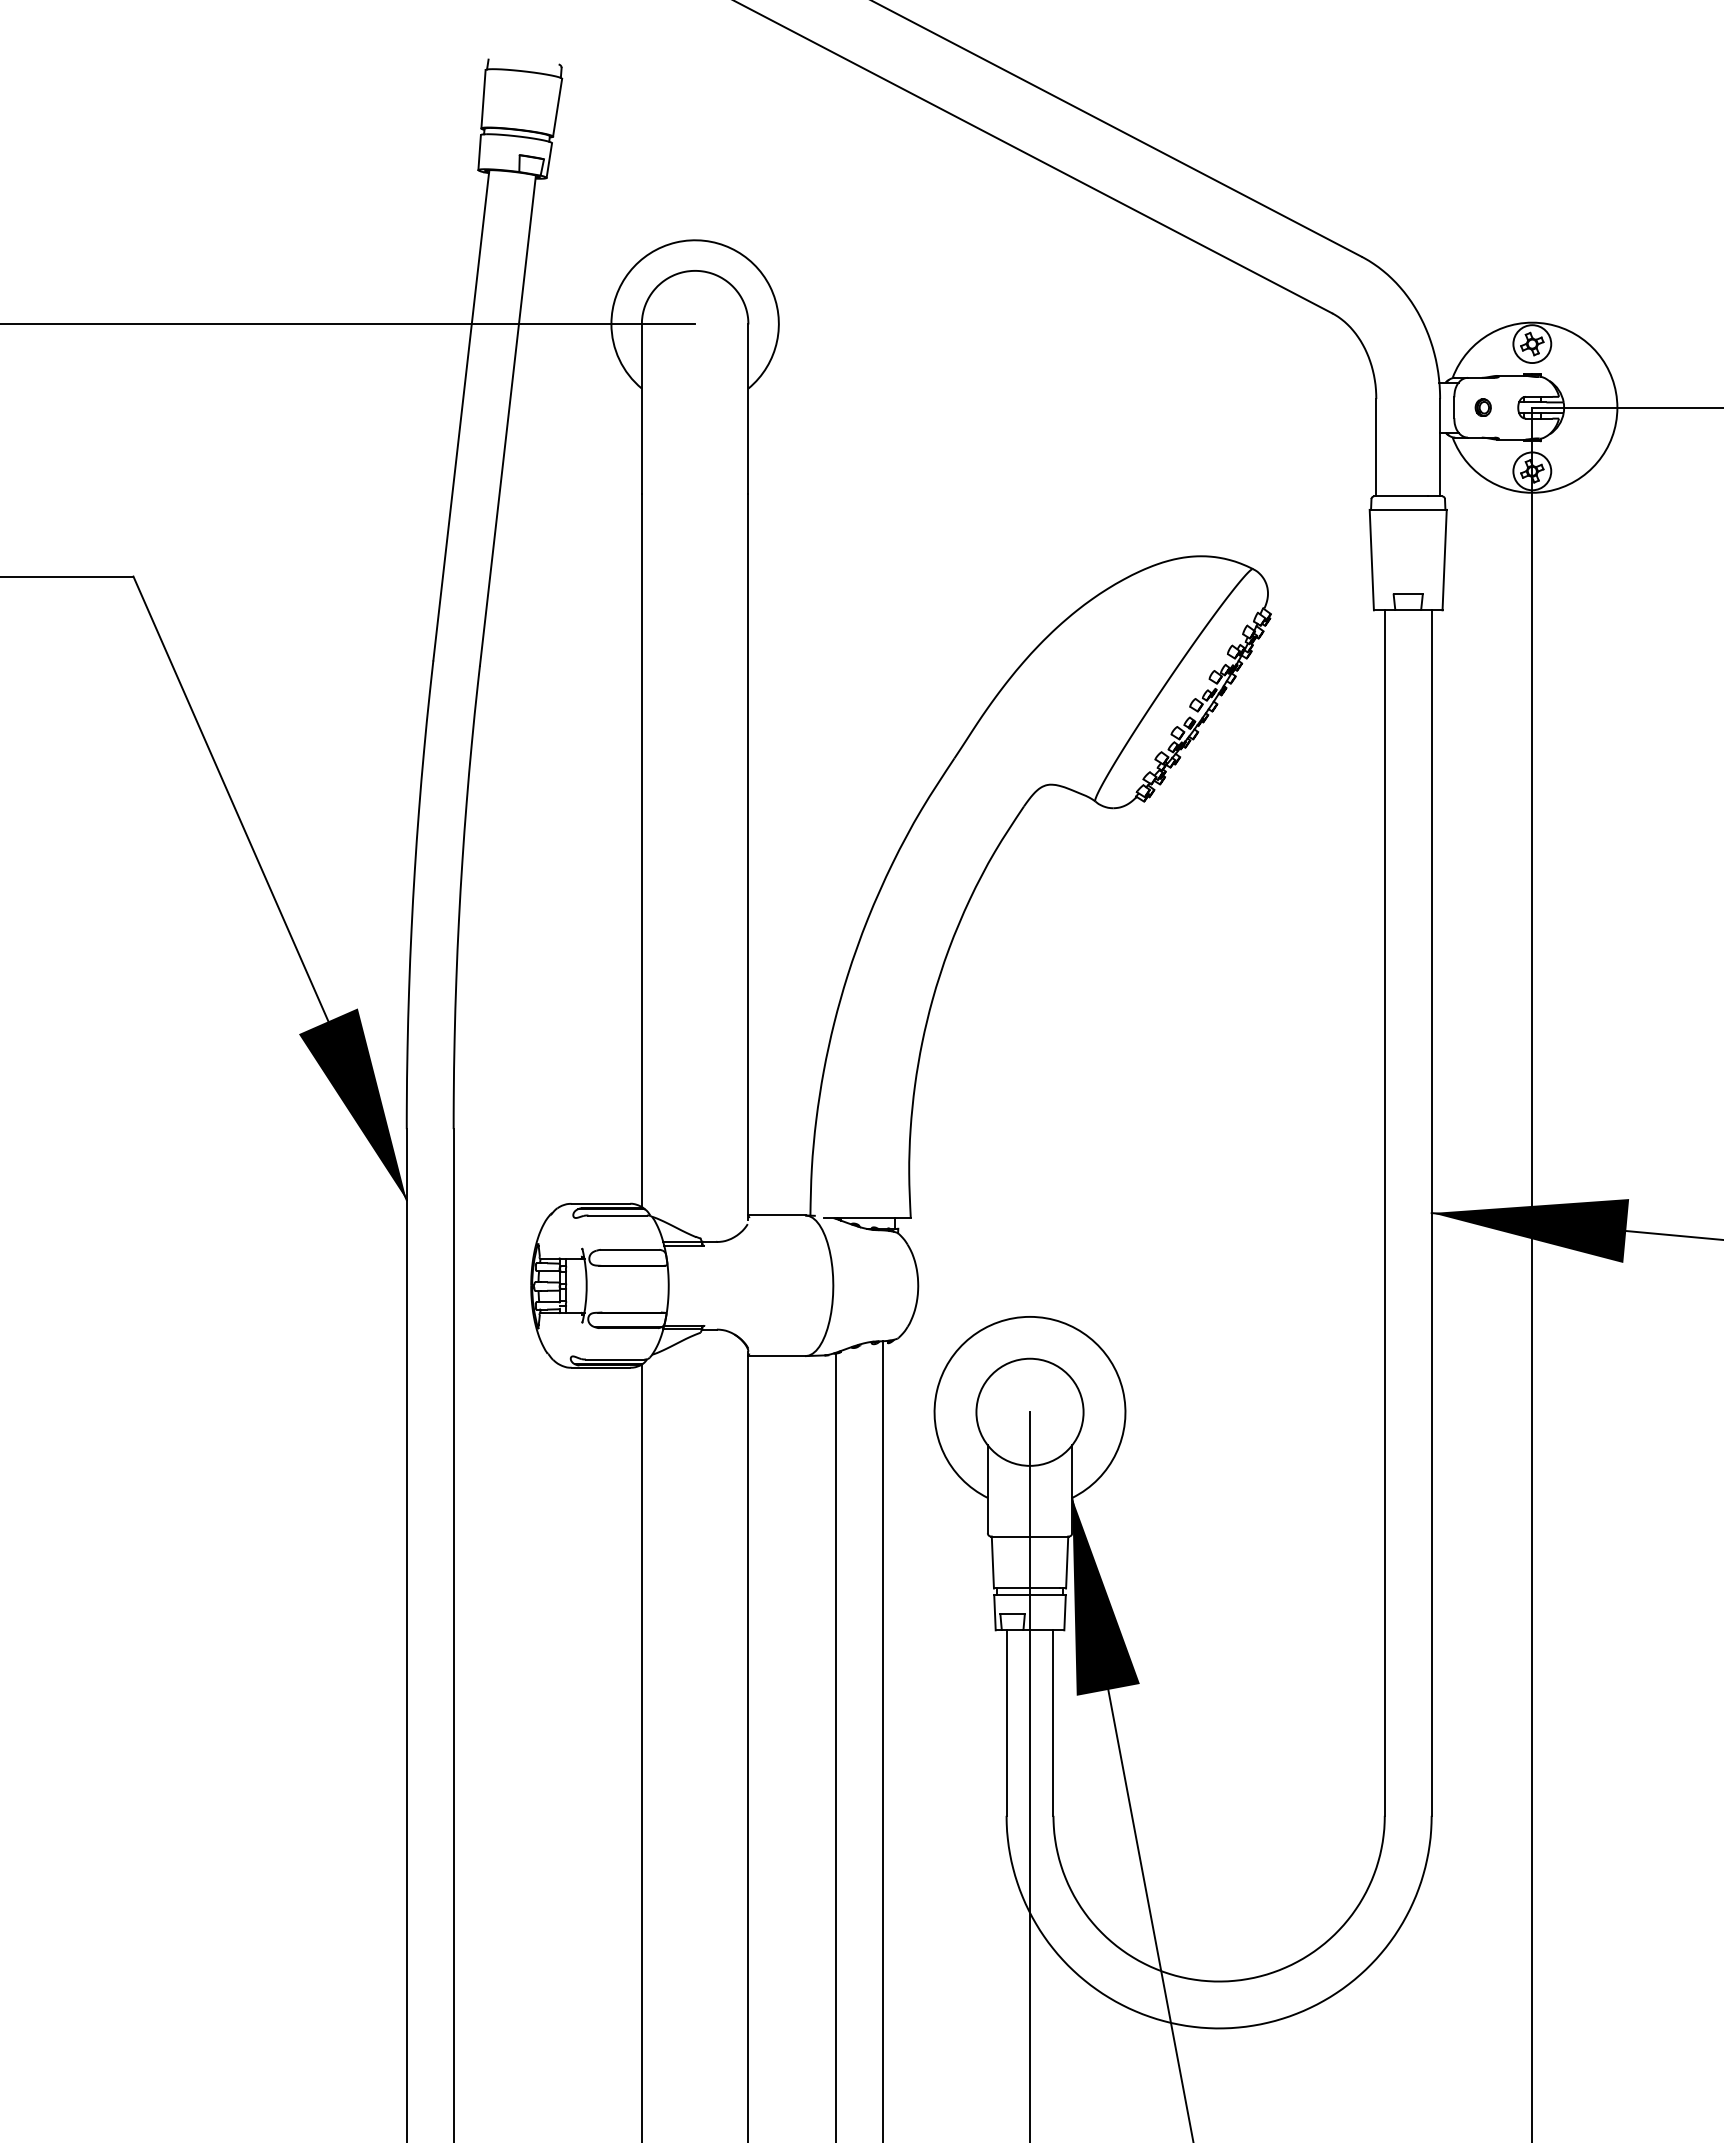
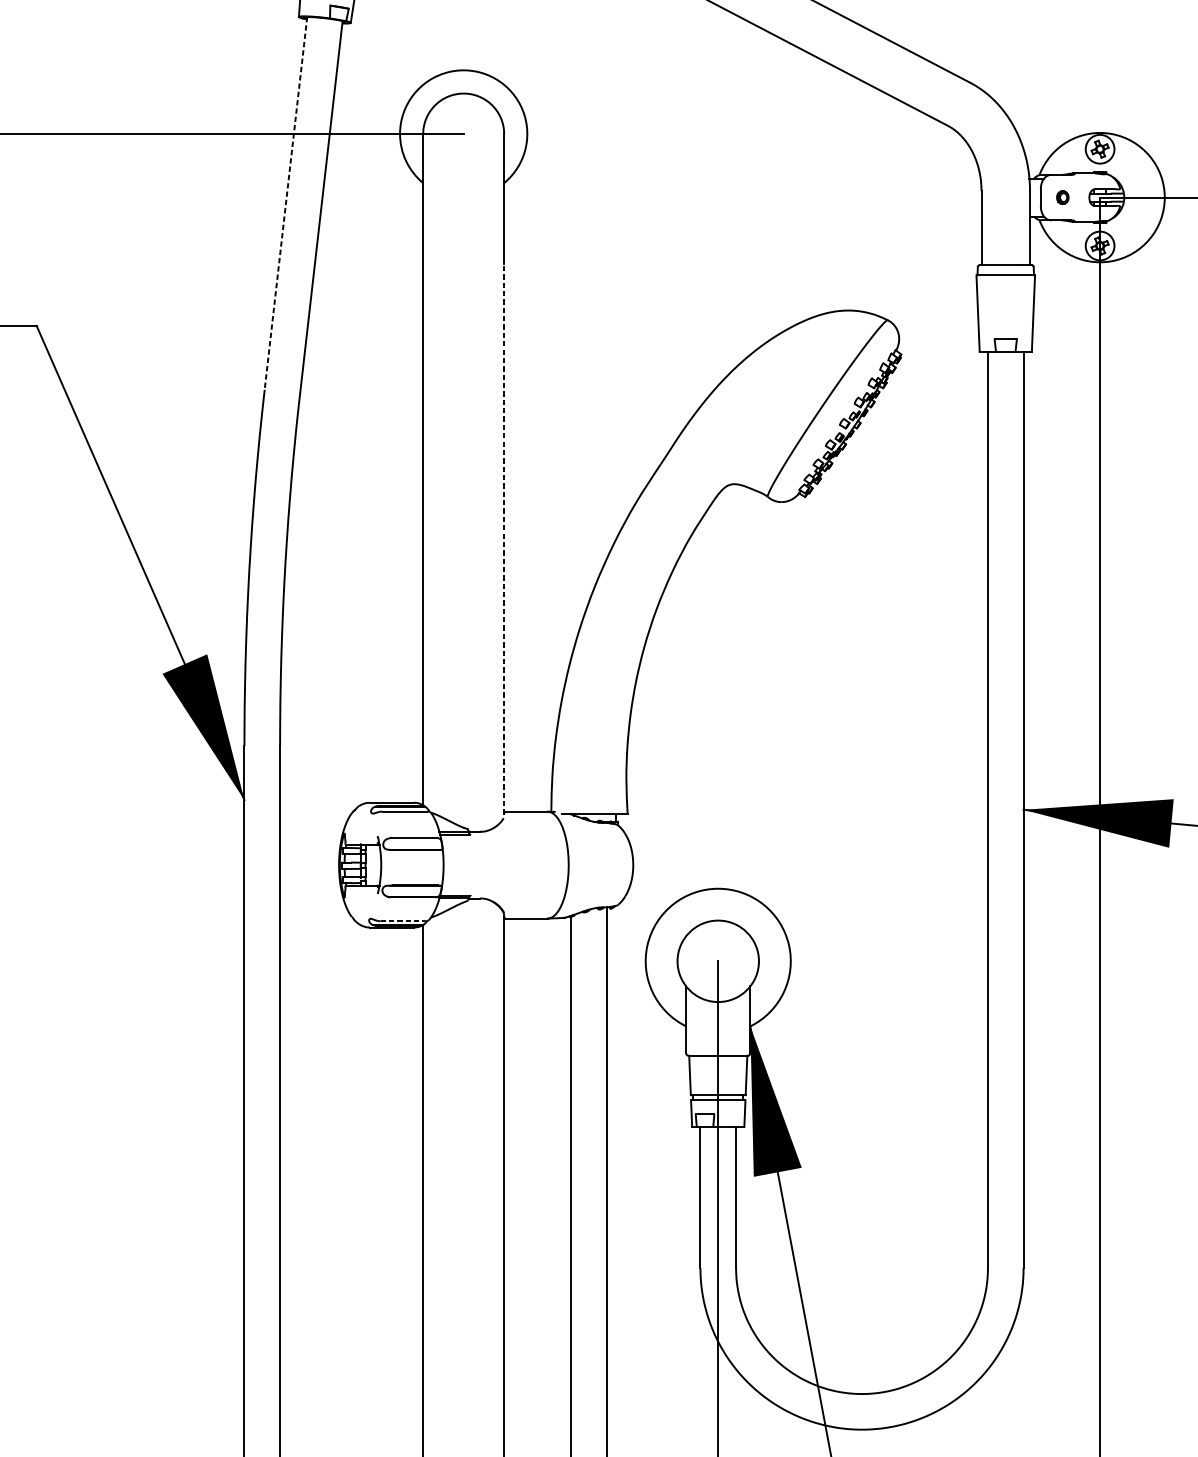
line: (461, 415) -> (286, 203), solid -> dashed
line: (748, 857) -> (504, 539), solid -> dashed
line: (615, 1359) -> (403, 921), solid -> dashed

